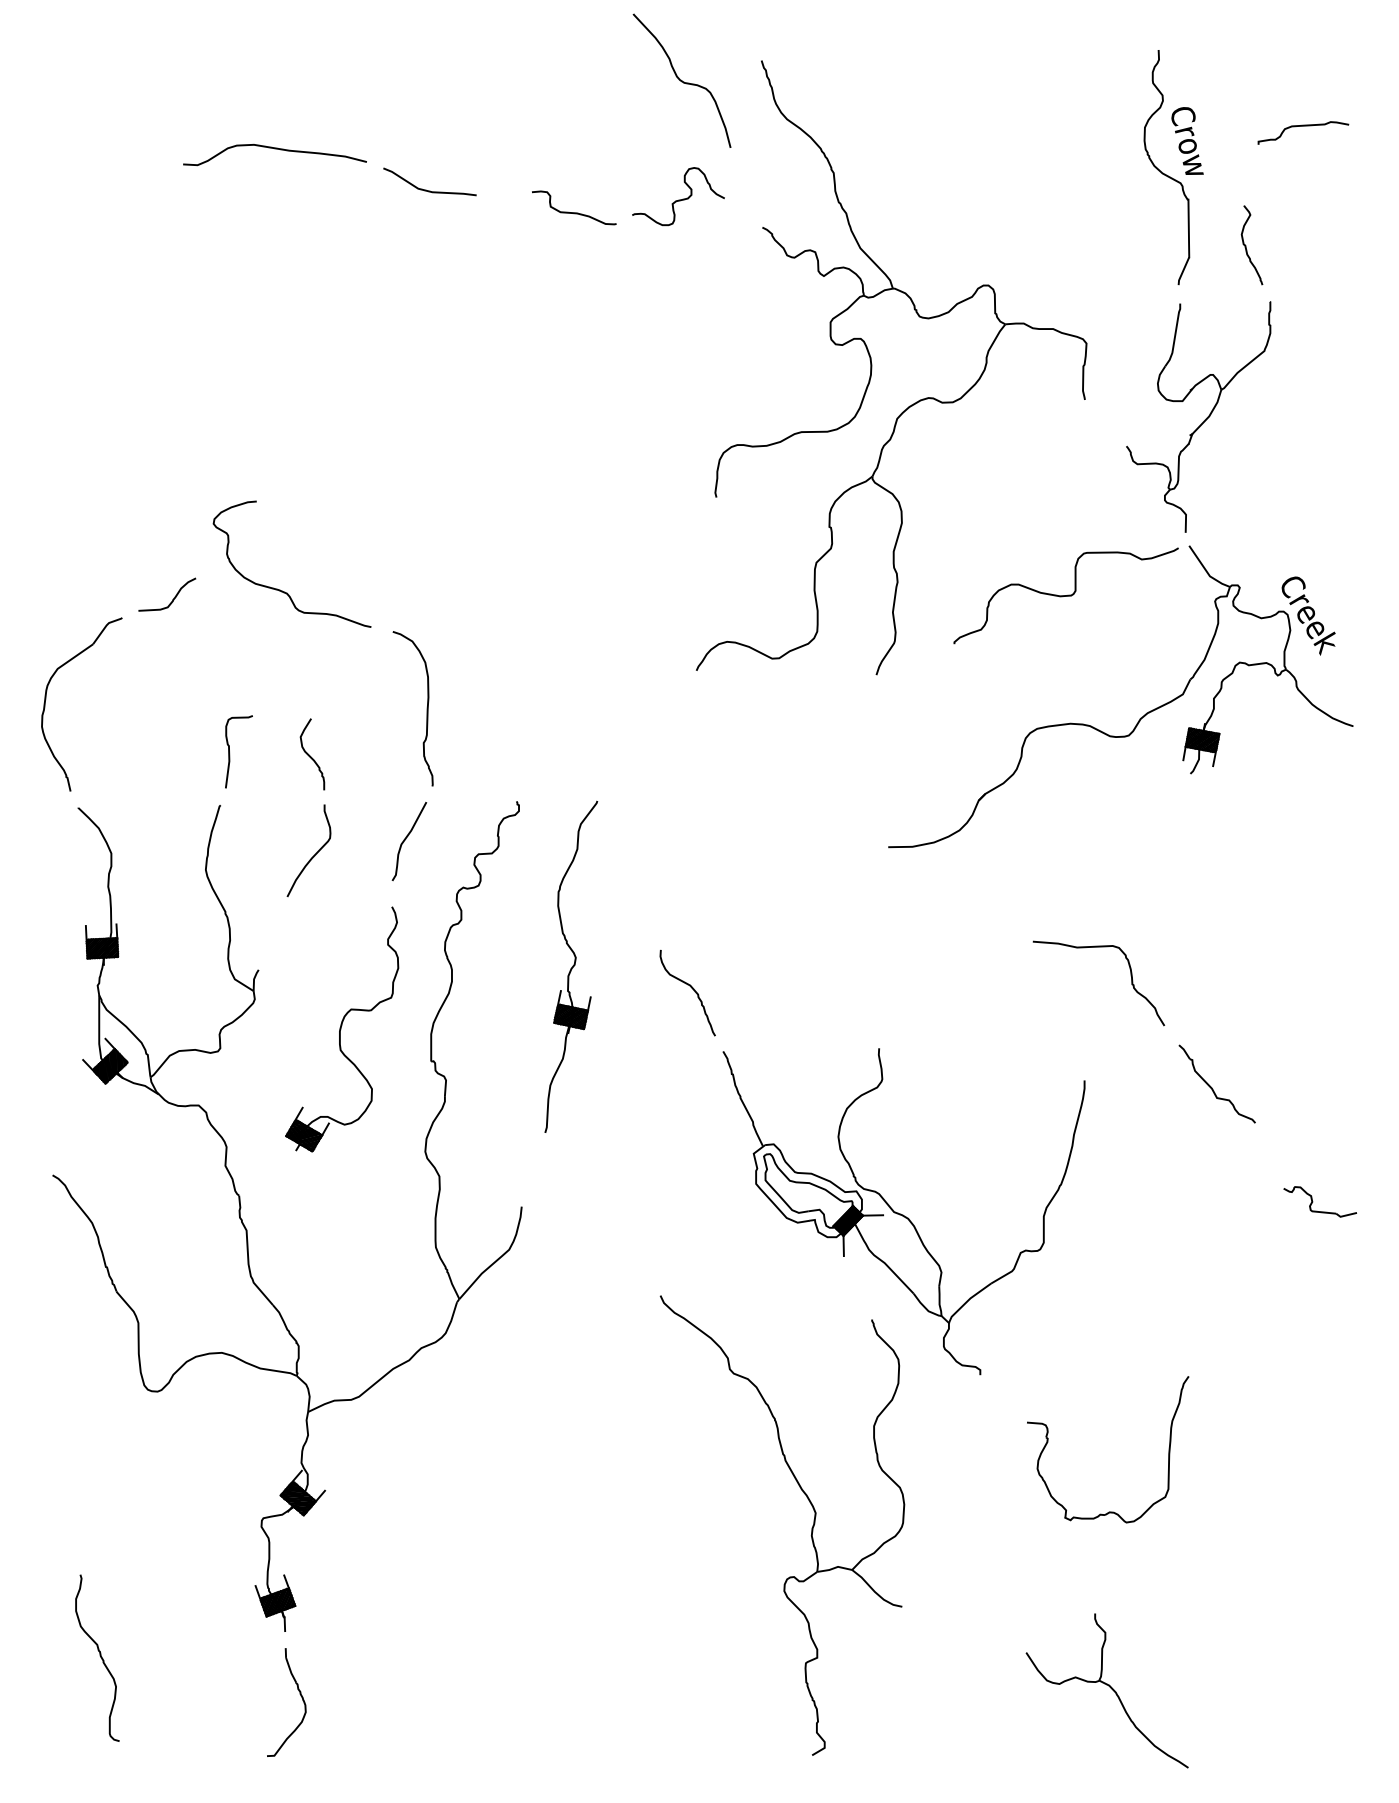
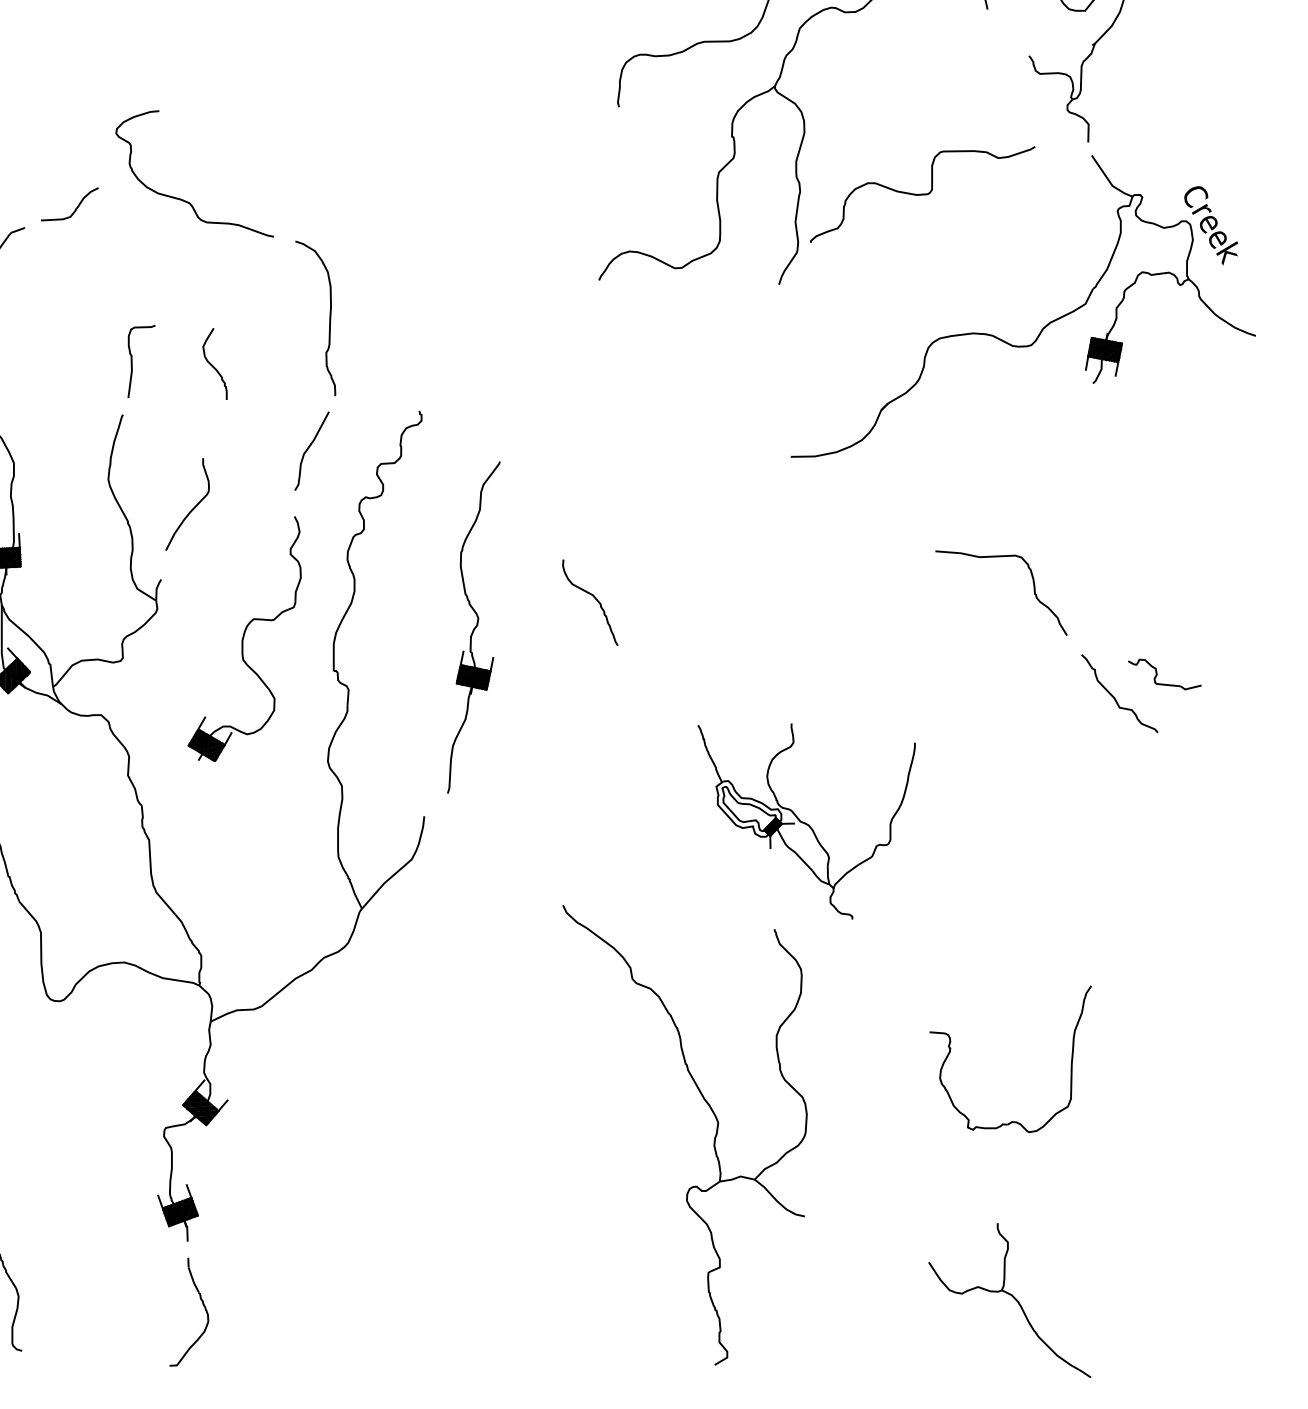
curve: (1065, 595) -> (922, 194), moved
curve: (313, 855) -> (192, 509), moved
part: (571, 966) -> (474, 627), moved
part: (1319, 1201) -> (1164, 674), moved
part: (903, 1211) -> (806, 821), size x0.6

